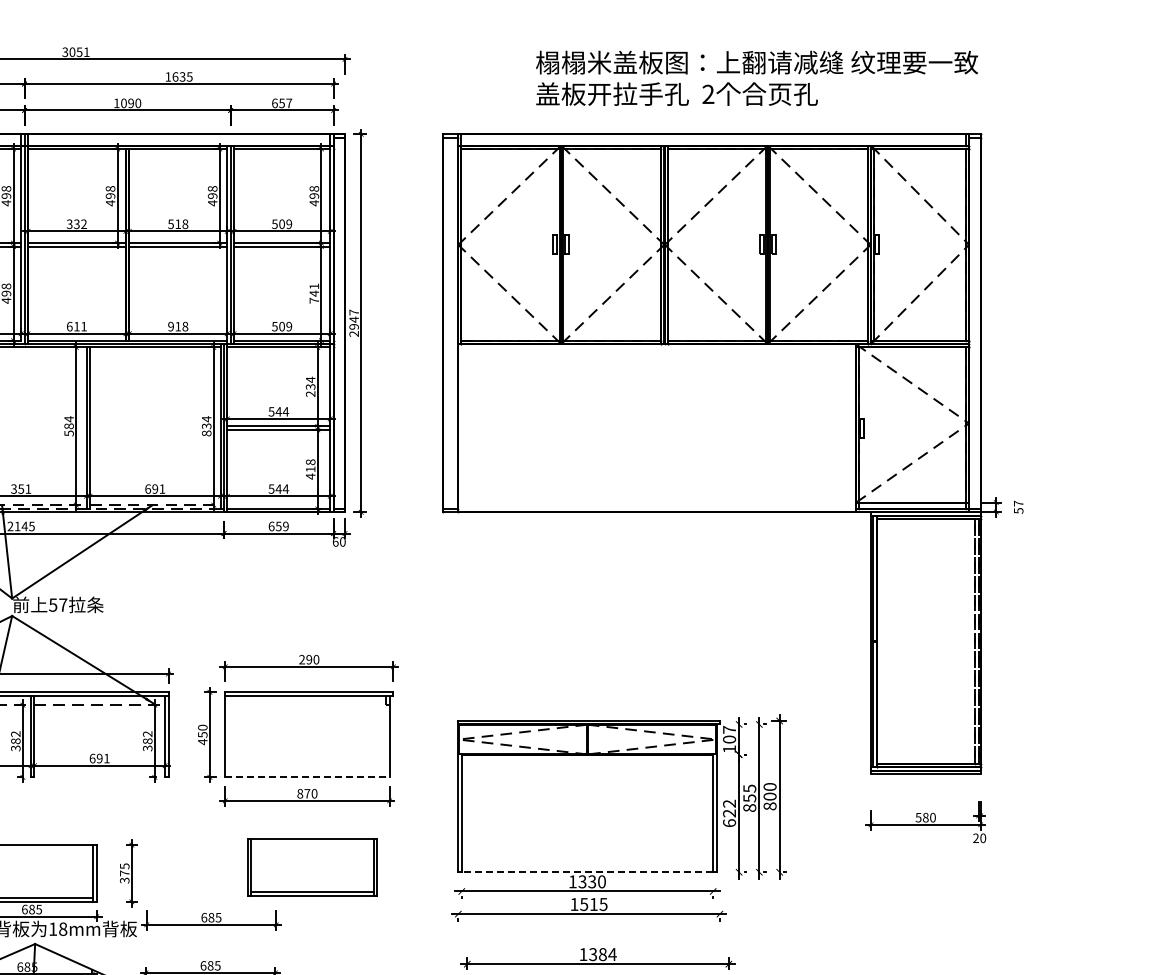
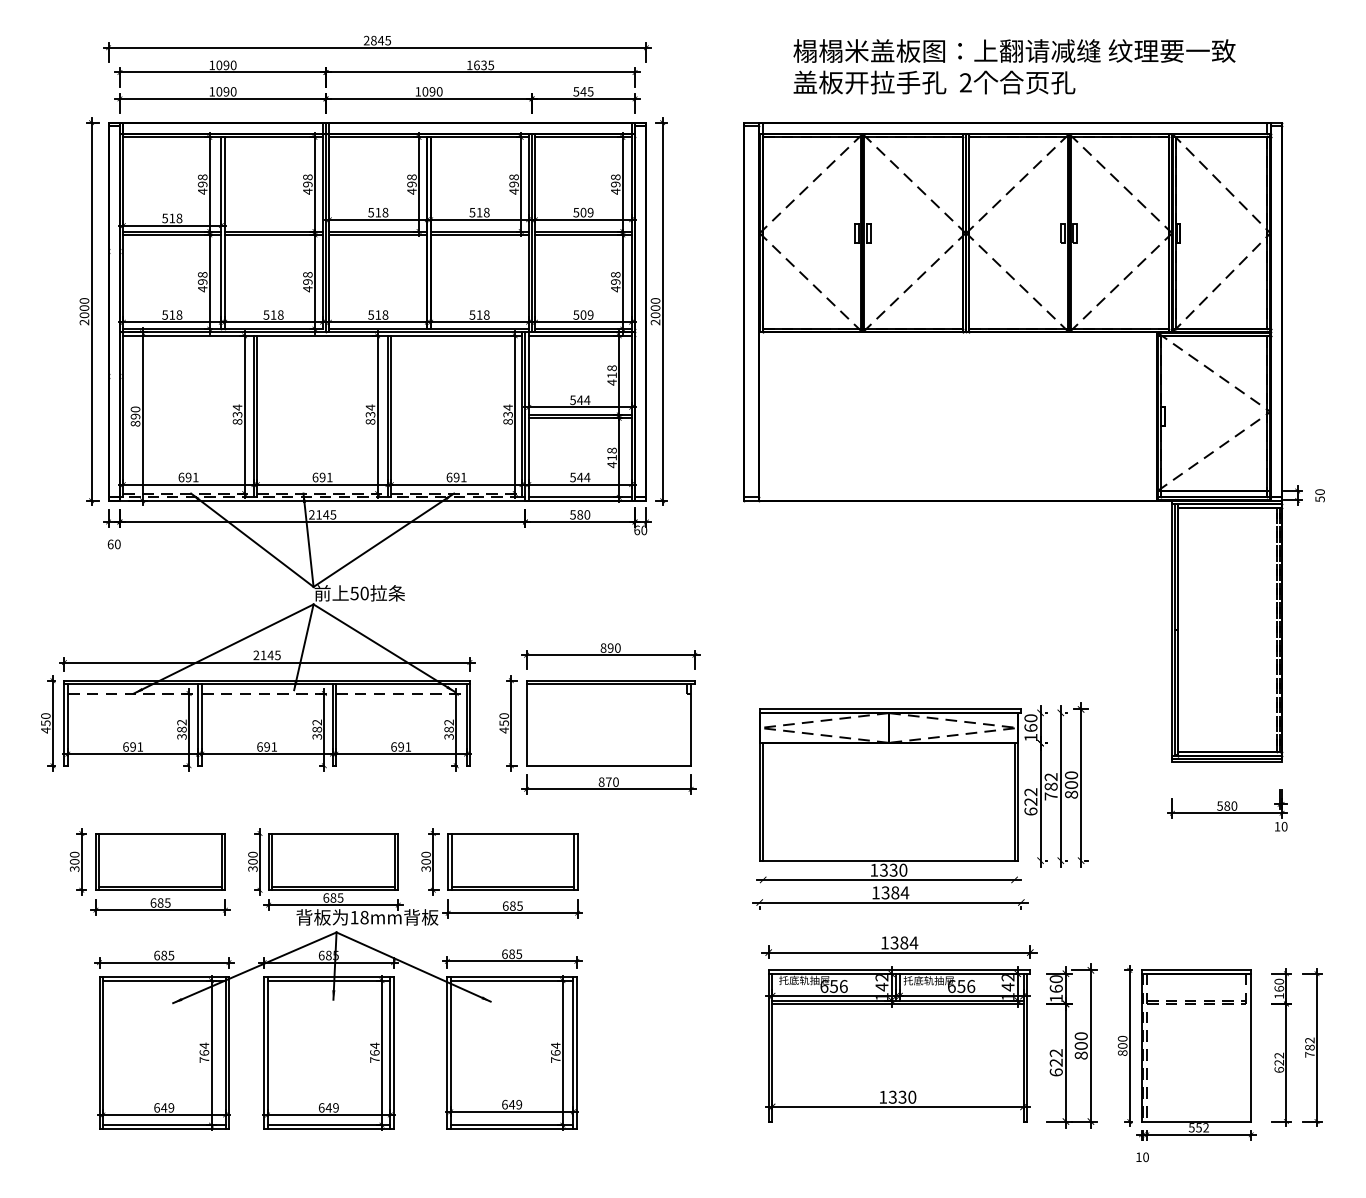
text: (76, 52) -> (377, 40), 3051 -> 2845
text: (757, 78) -> (1014, 66), moved
text: (282, 103) -> (583, 91), 657 -> 545
text: (77, 224) -> (378, 212), 332 -> 518
text: (314, 294) -> (615, 282), 741 -> 498
text: (354, 320) -> (655, 308), 2947 -> 2000
text: (77, 326) -> (378, 314), 611 -> 518
text: (171, 326) -> (472, 314), 918 -> 518
text: (310, 387) -> (611, 375), 234 -> 418
text: (69, 429) -> (370, 417), 584 -> 834
text: (17, 489) -> (318, 477), 351 -> 691
text: (1018, 503) -> (1319, 491), 57 -> 50
text: (279, 526) -> (580, 514), 659 -> 580
text: (63, 605) -> (364, 593), 57 -> 50
text: (302, 659) -> (603, 647), 290 -> 890
text: (729, 734) -> (1030, 722), 107 -> 160
line: (308, 777) -> (609, 765), dashed -> solid
text: (749, 798) -> (1050, 786), 855 -> 782
text: (976, 838) -> (1277, 826), 20 -> 10
part: (312, 867) -> (512, 861), moved
text: (124, 869) -> (425, 857), 375 -> 300
line: (587, 872) -> (888, 860), dashed -> solid
text: (594, 904) -> (895, 892), 1515 -> 1384

